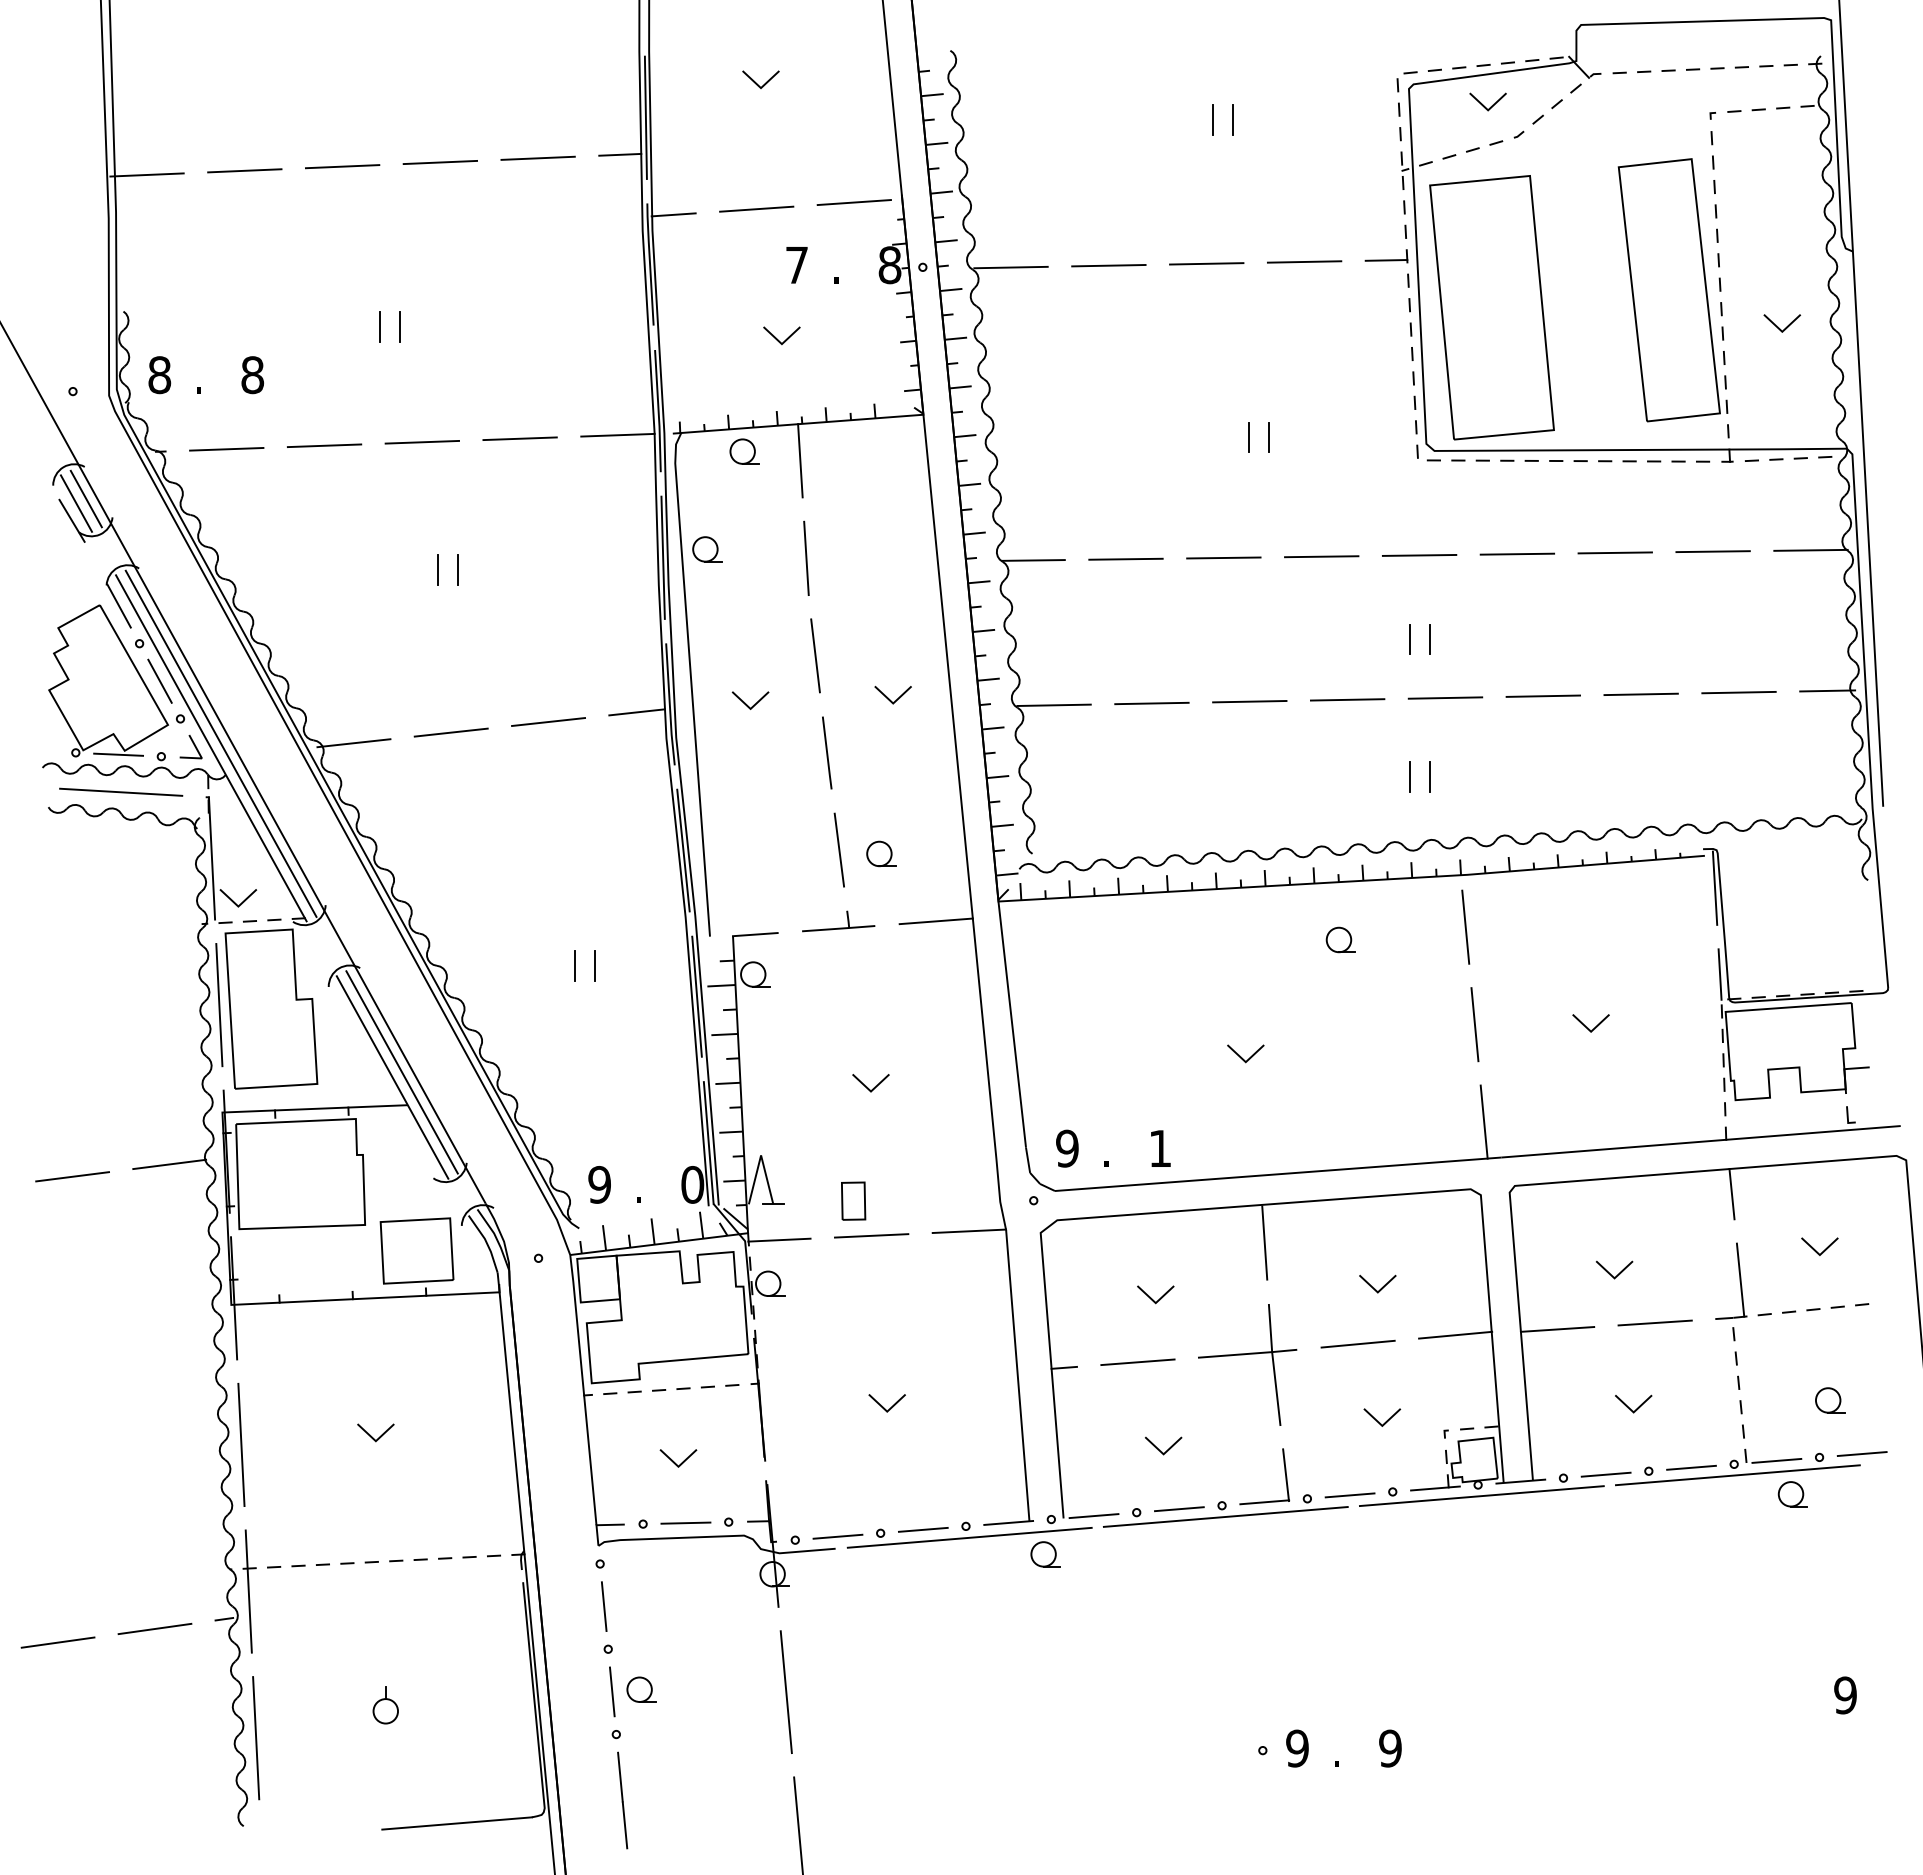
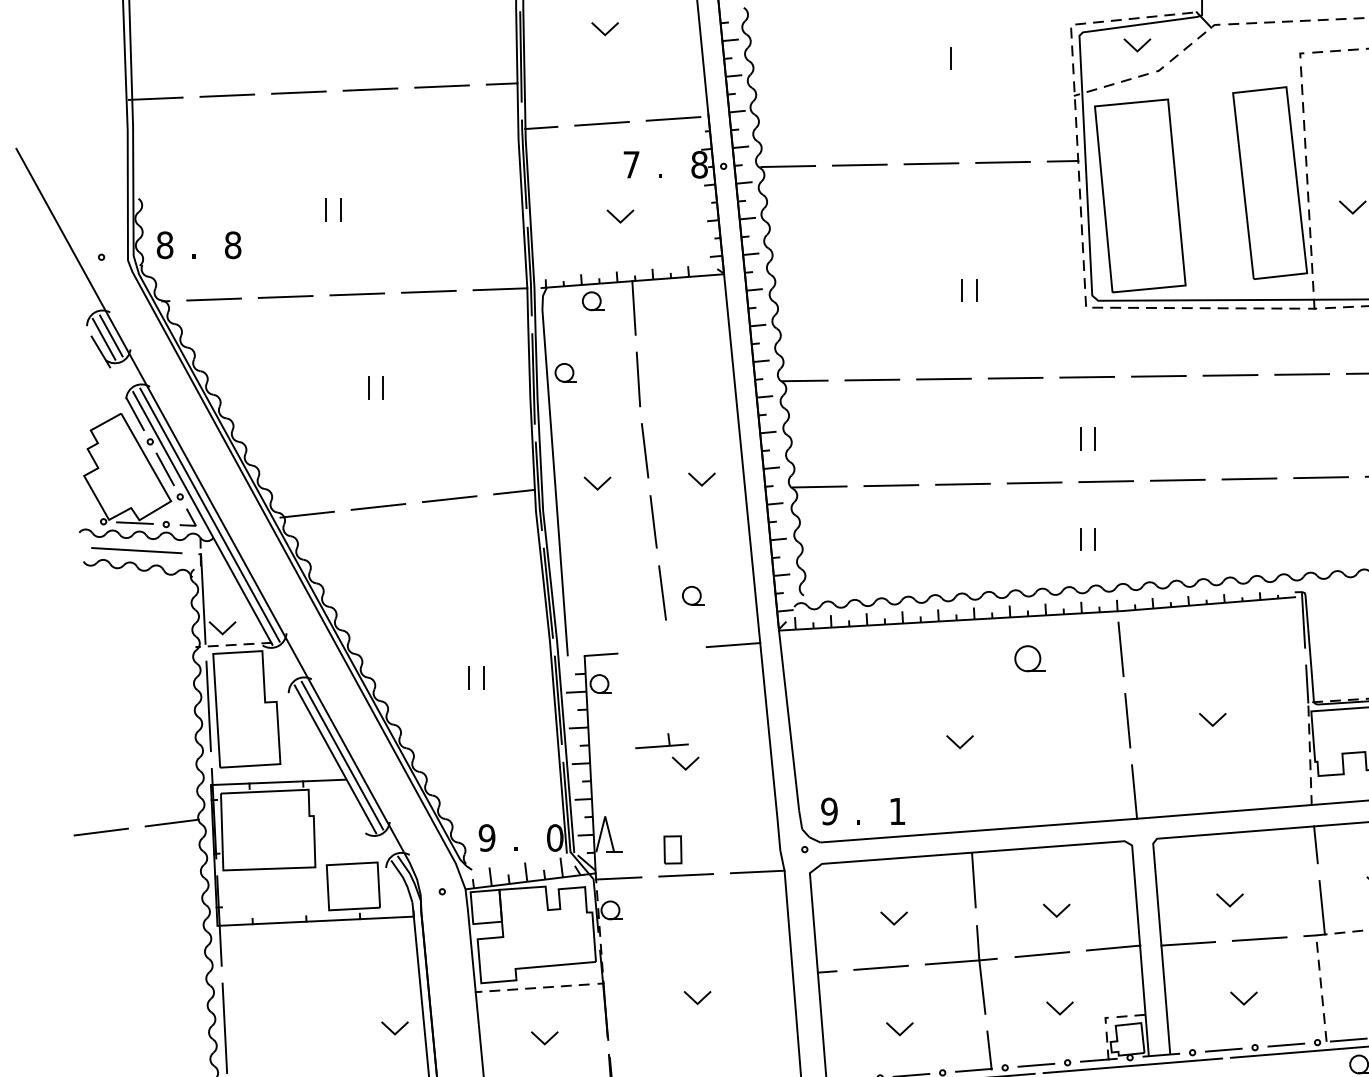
line: (1213, 119) -> (936, 58), removed
part: (838, 921) -> (661, 741), moved
part: (1340, 939) -> (1029, 658), size x1.4
line: (371, 1435) -> (391, 1030), moved

